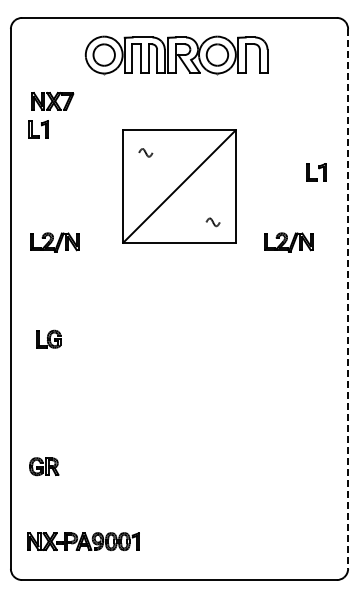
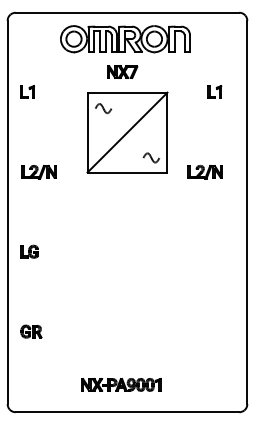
part: (52, 101) -> (122, 72), moved
part: (145, 152) -> (103, 108), size x1.67
part: (316, 172) -> (214, 92), moved
part: (212, 222) -> (150, 158), size x1.67
line: (348, 298) -> (247, 212), dashed -> solid
part: (48, 338) -> (29, 251), moved
part: (83, 541) -> (121, 384), moved

